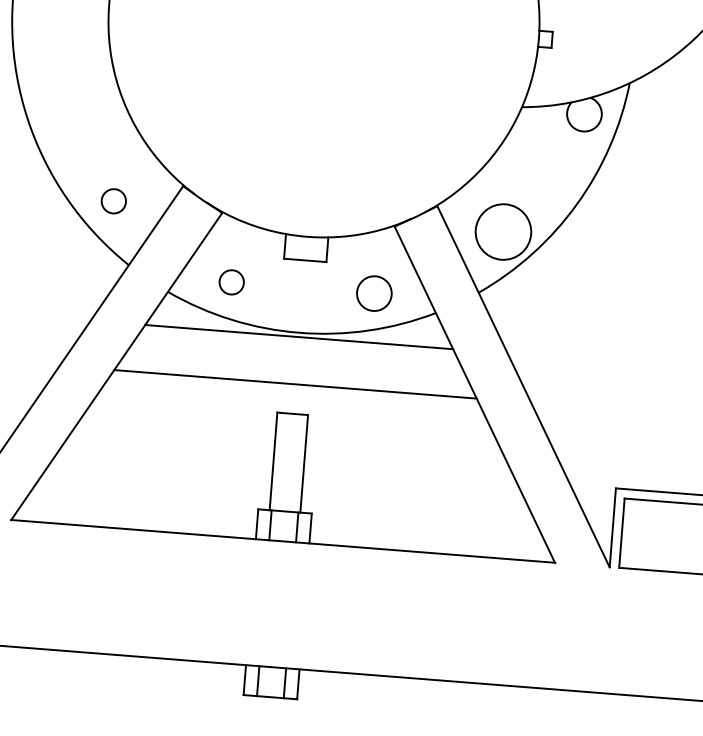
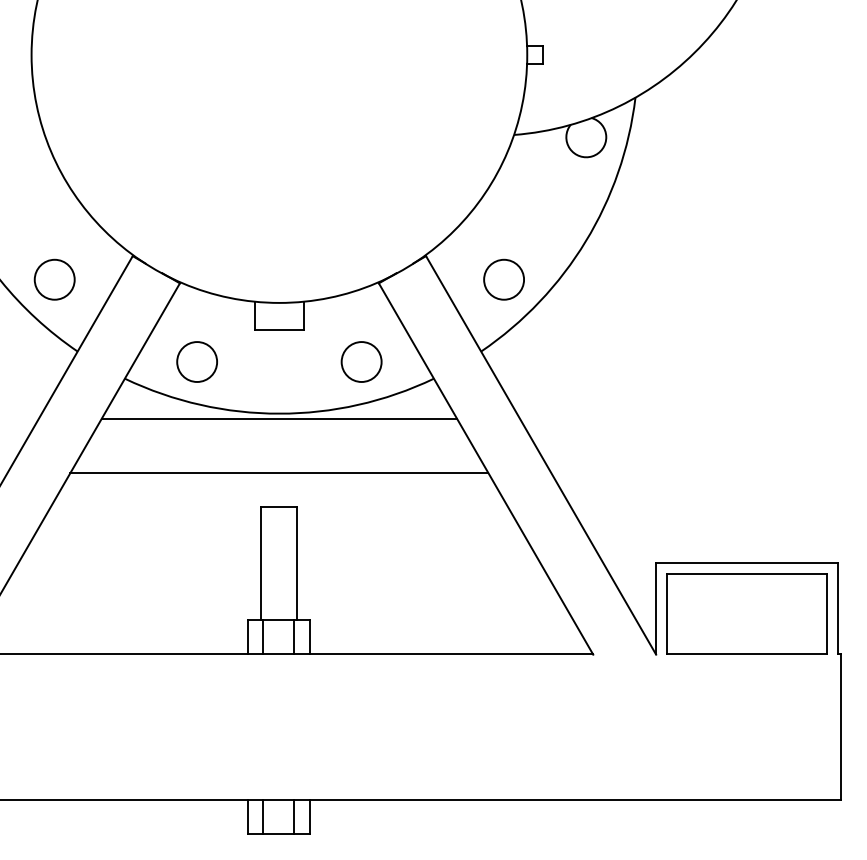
circle: (113, 201) -> (54, 279), size x1.43
circle: (503, 231) -> (504, 279), size x0.62
circle: (231, 281) -> (196, 361), size x1.43

